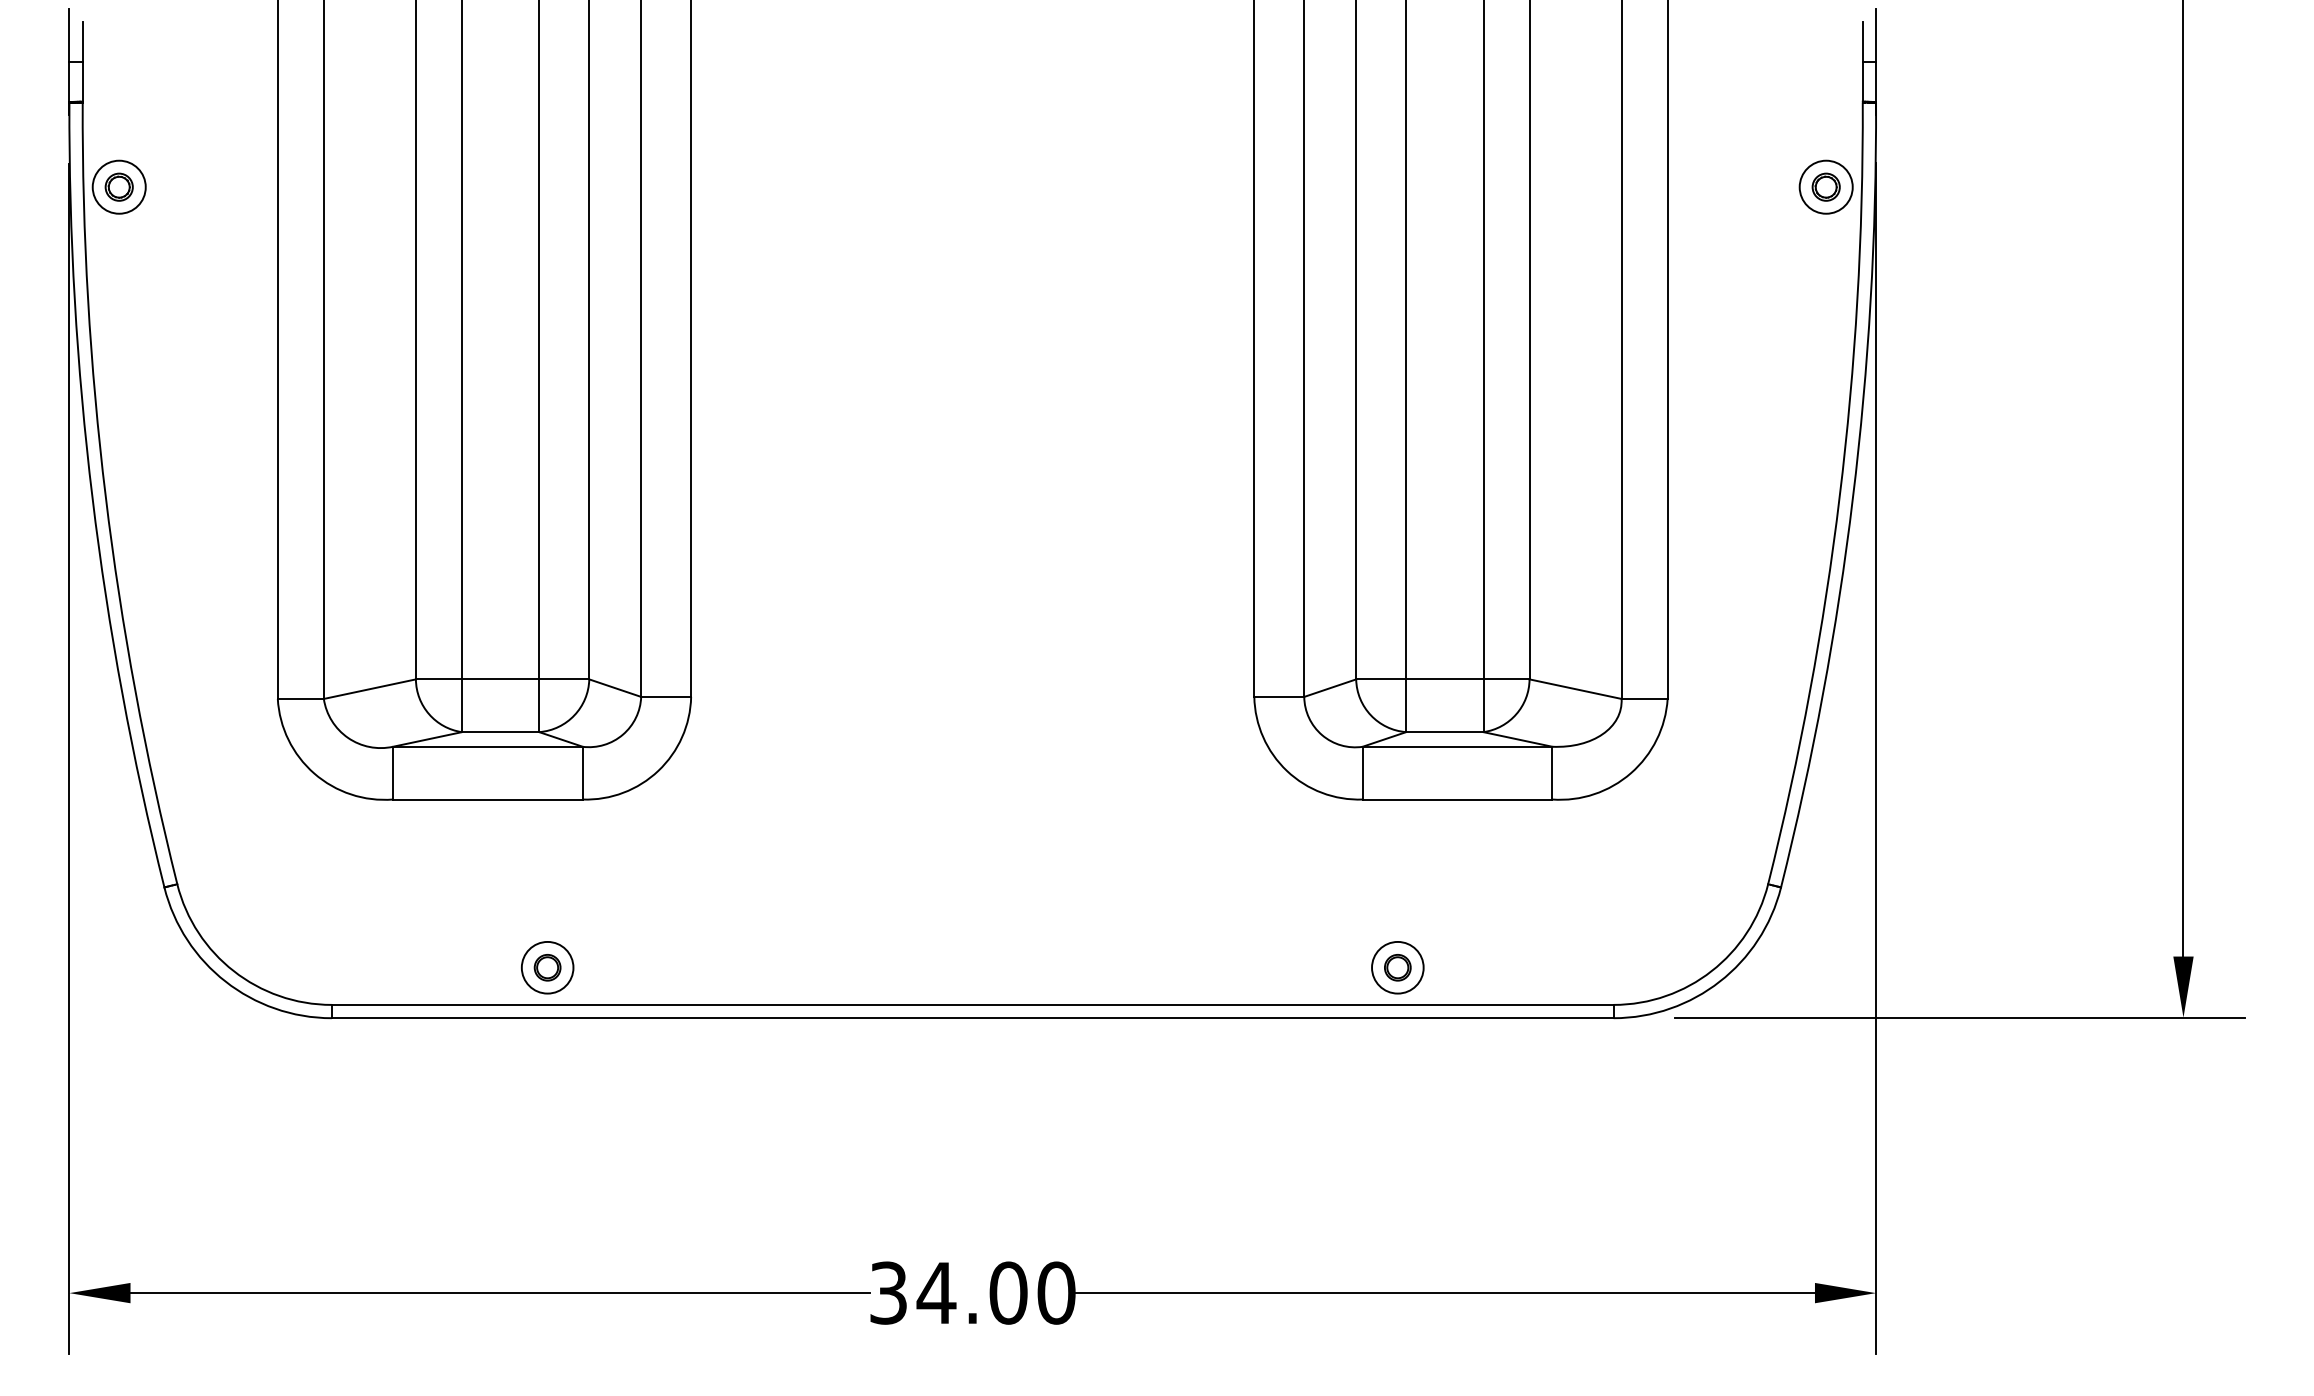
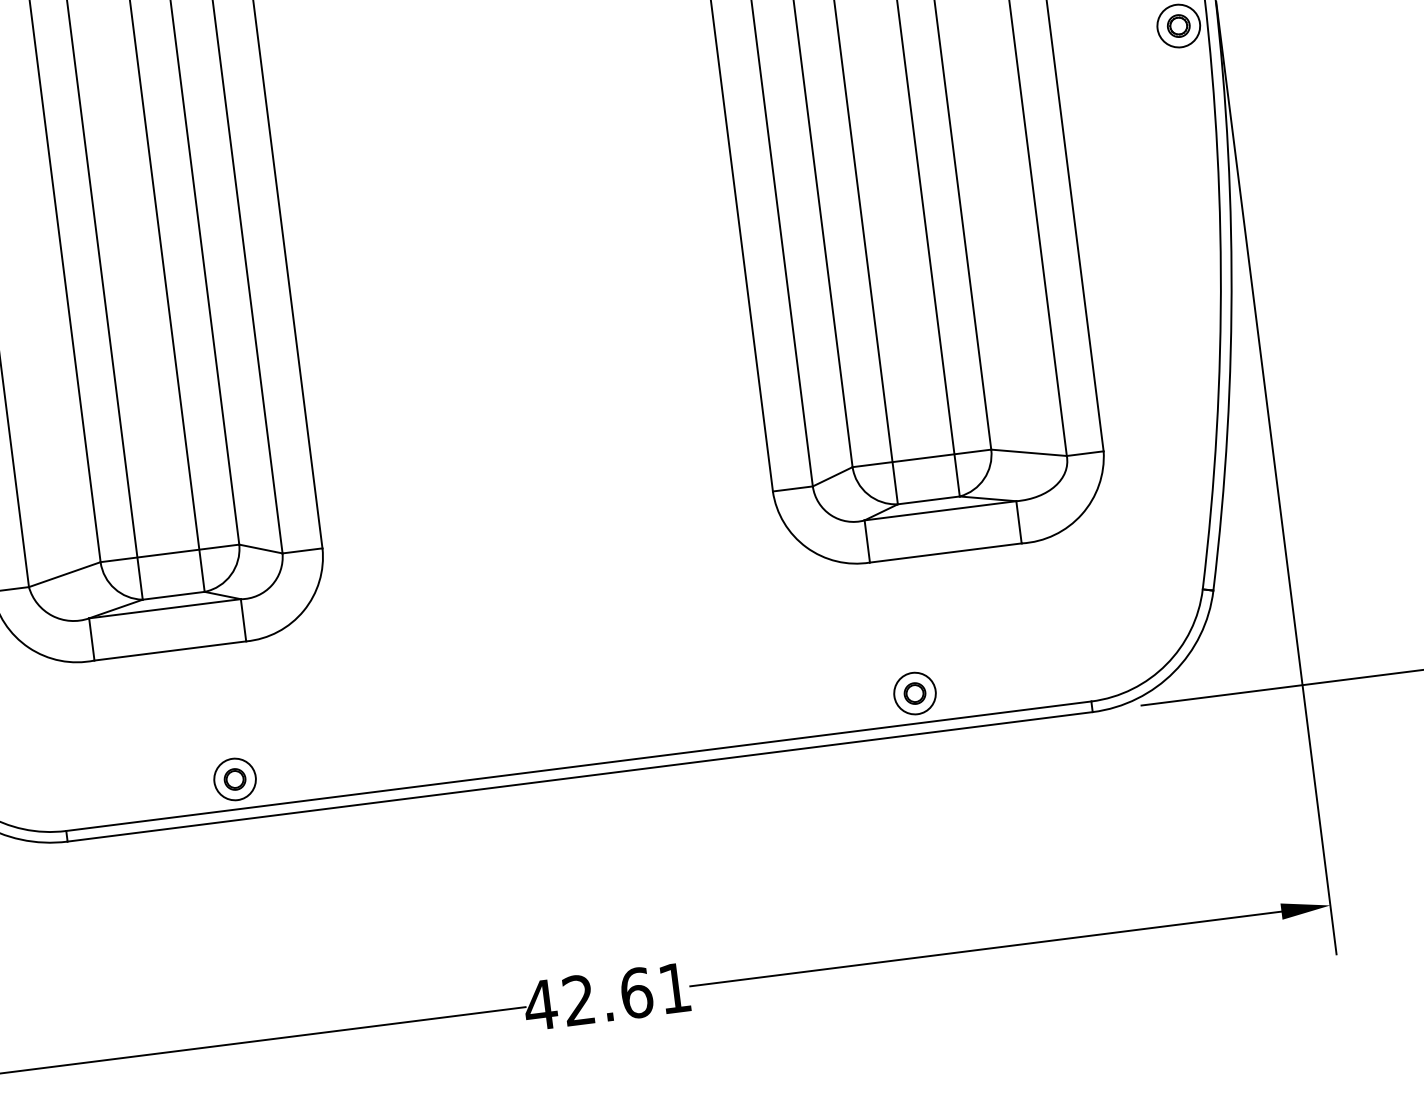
text: (971, 1292) -> (606, 996), 34.00 -> 42.61

